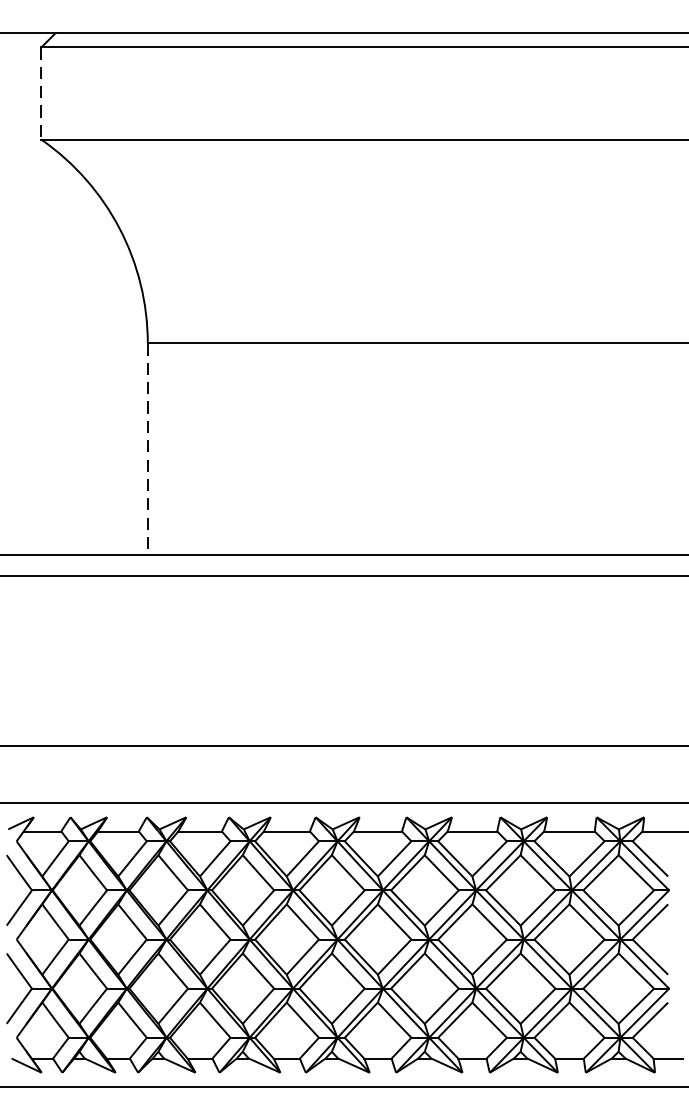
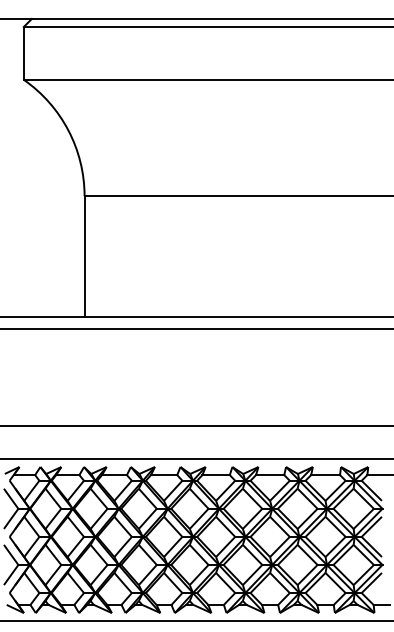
line: (40, 93) -> (23, 53), dashed -> solid
line: (147, 450) -> (84, 257), dashed -> solid

